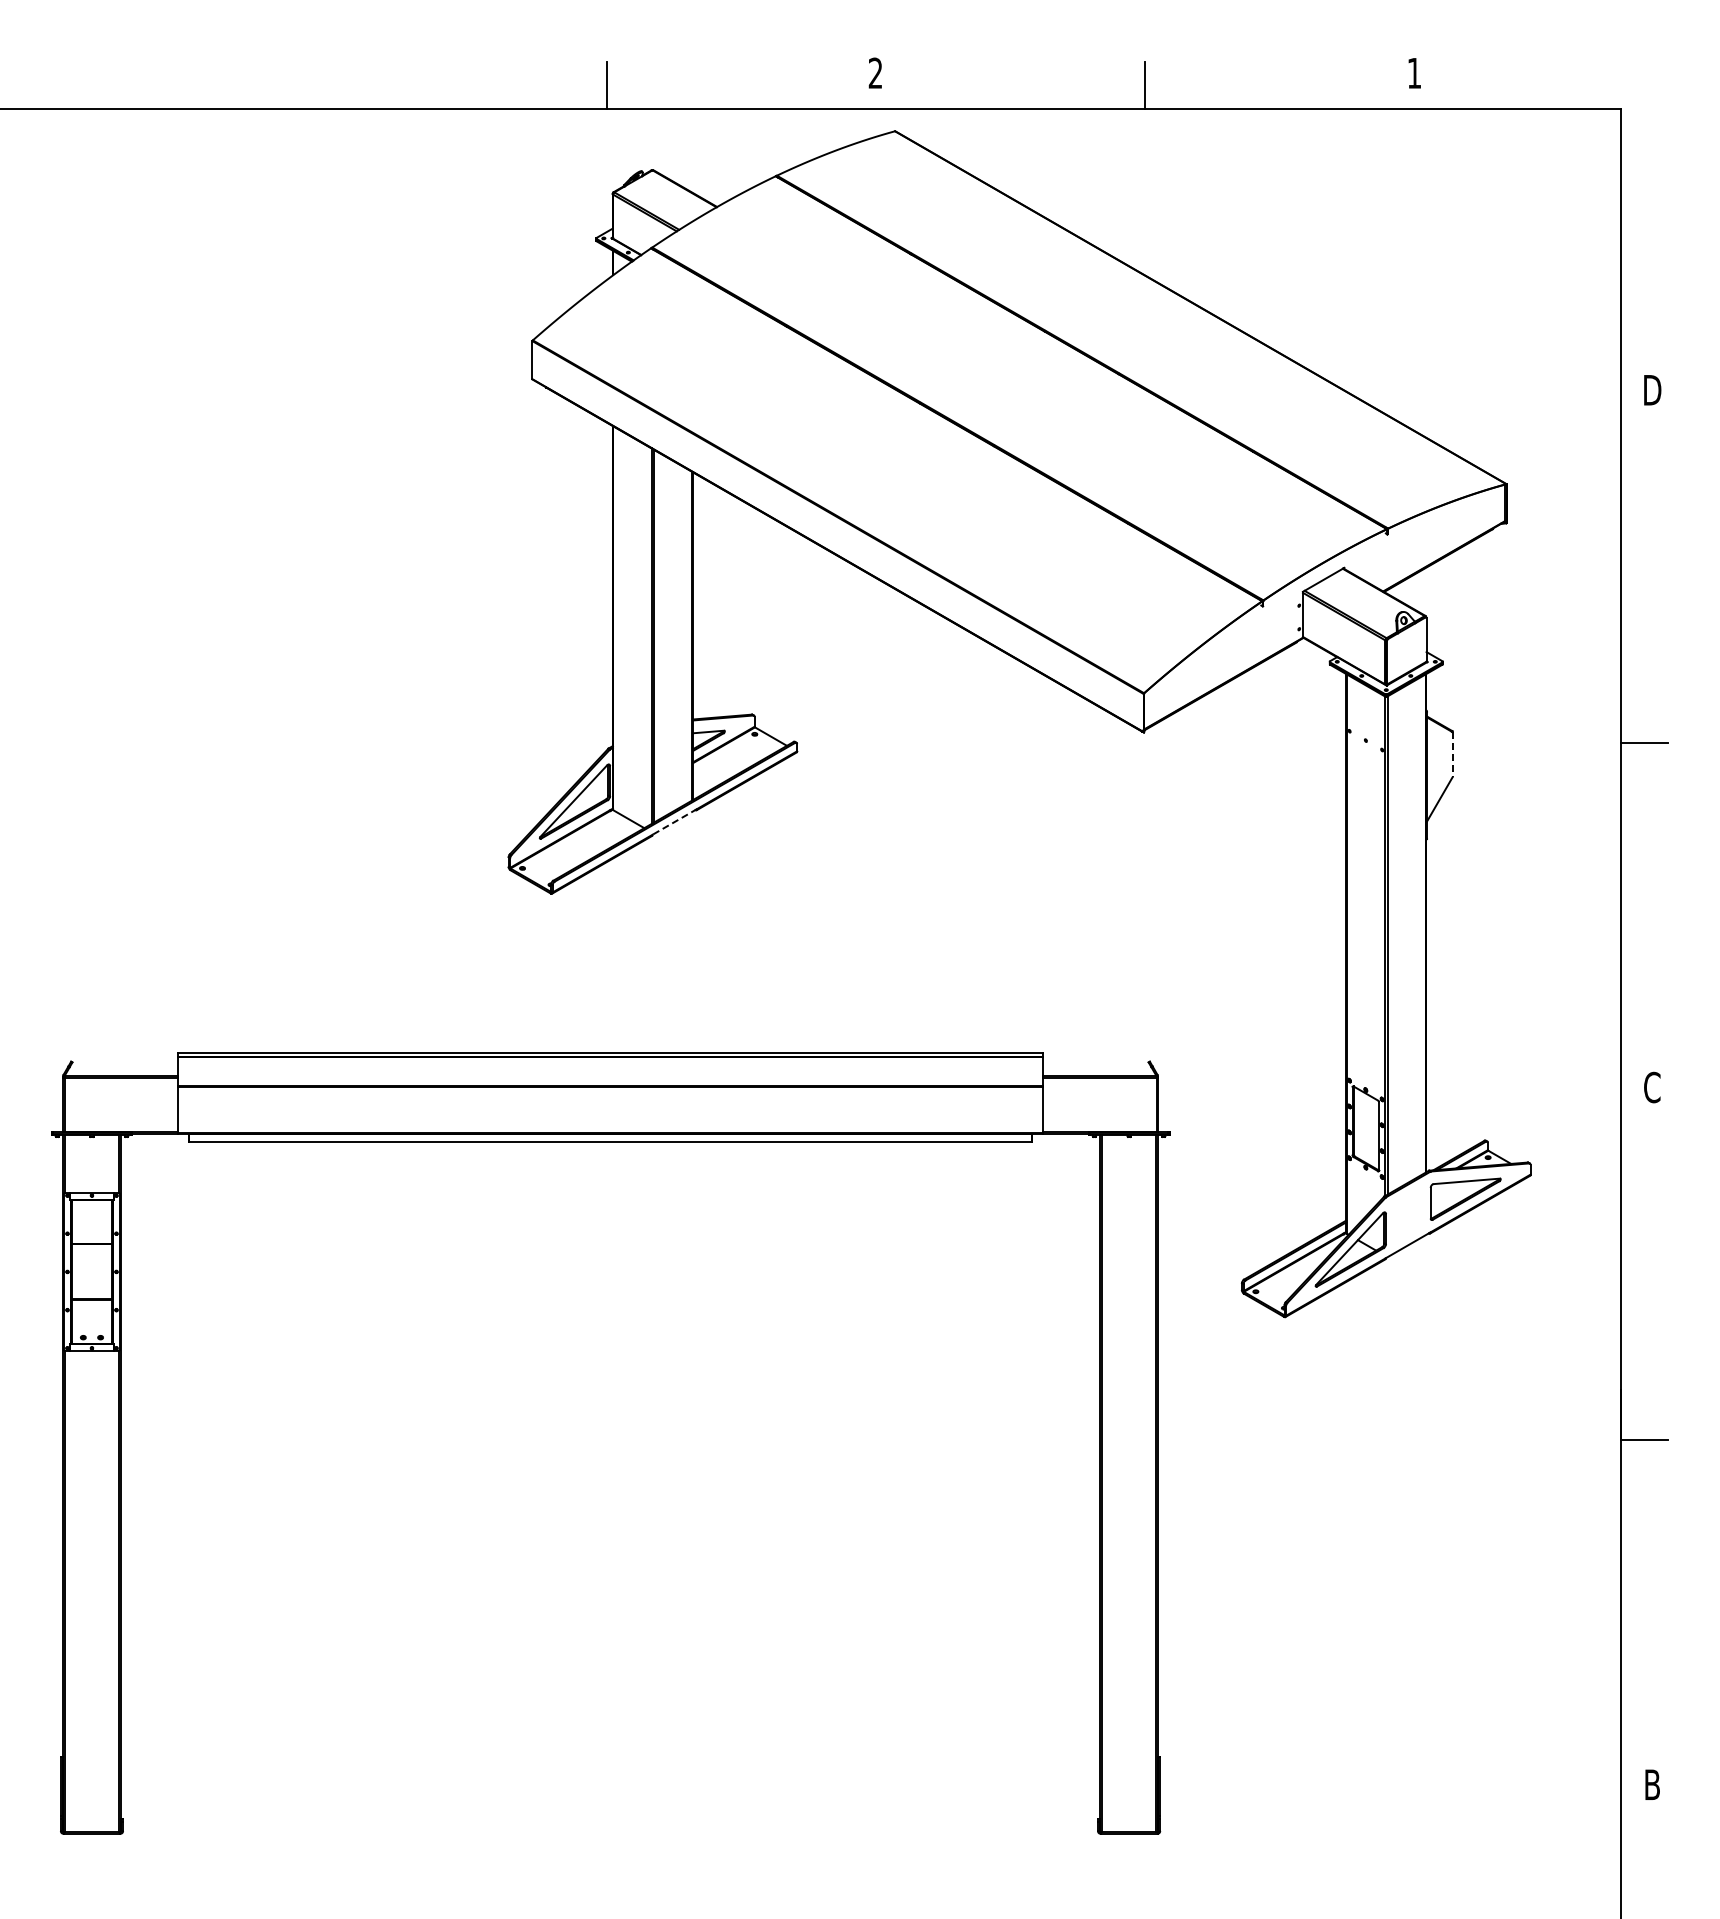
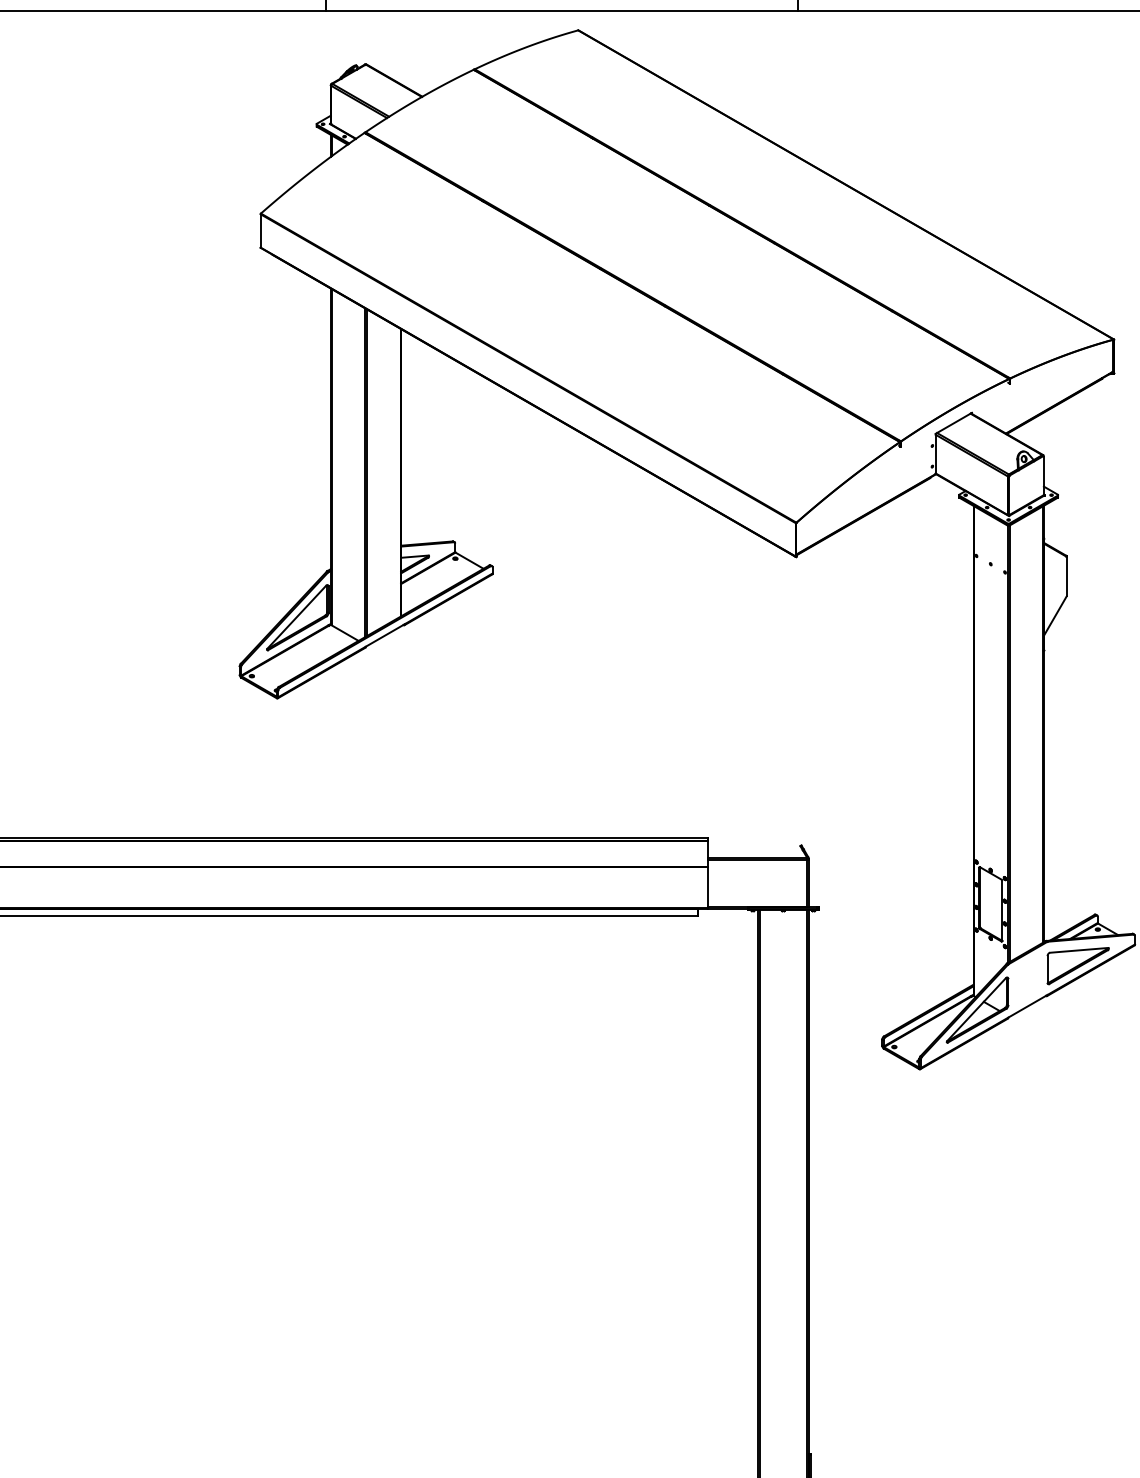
line: (1452, 755) -> (1066, 577), dashed -> solid
line: (674, 821) -> (385, 635), dashed -> solid

